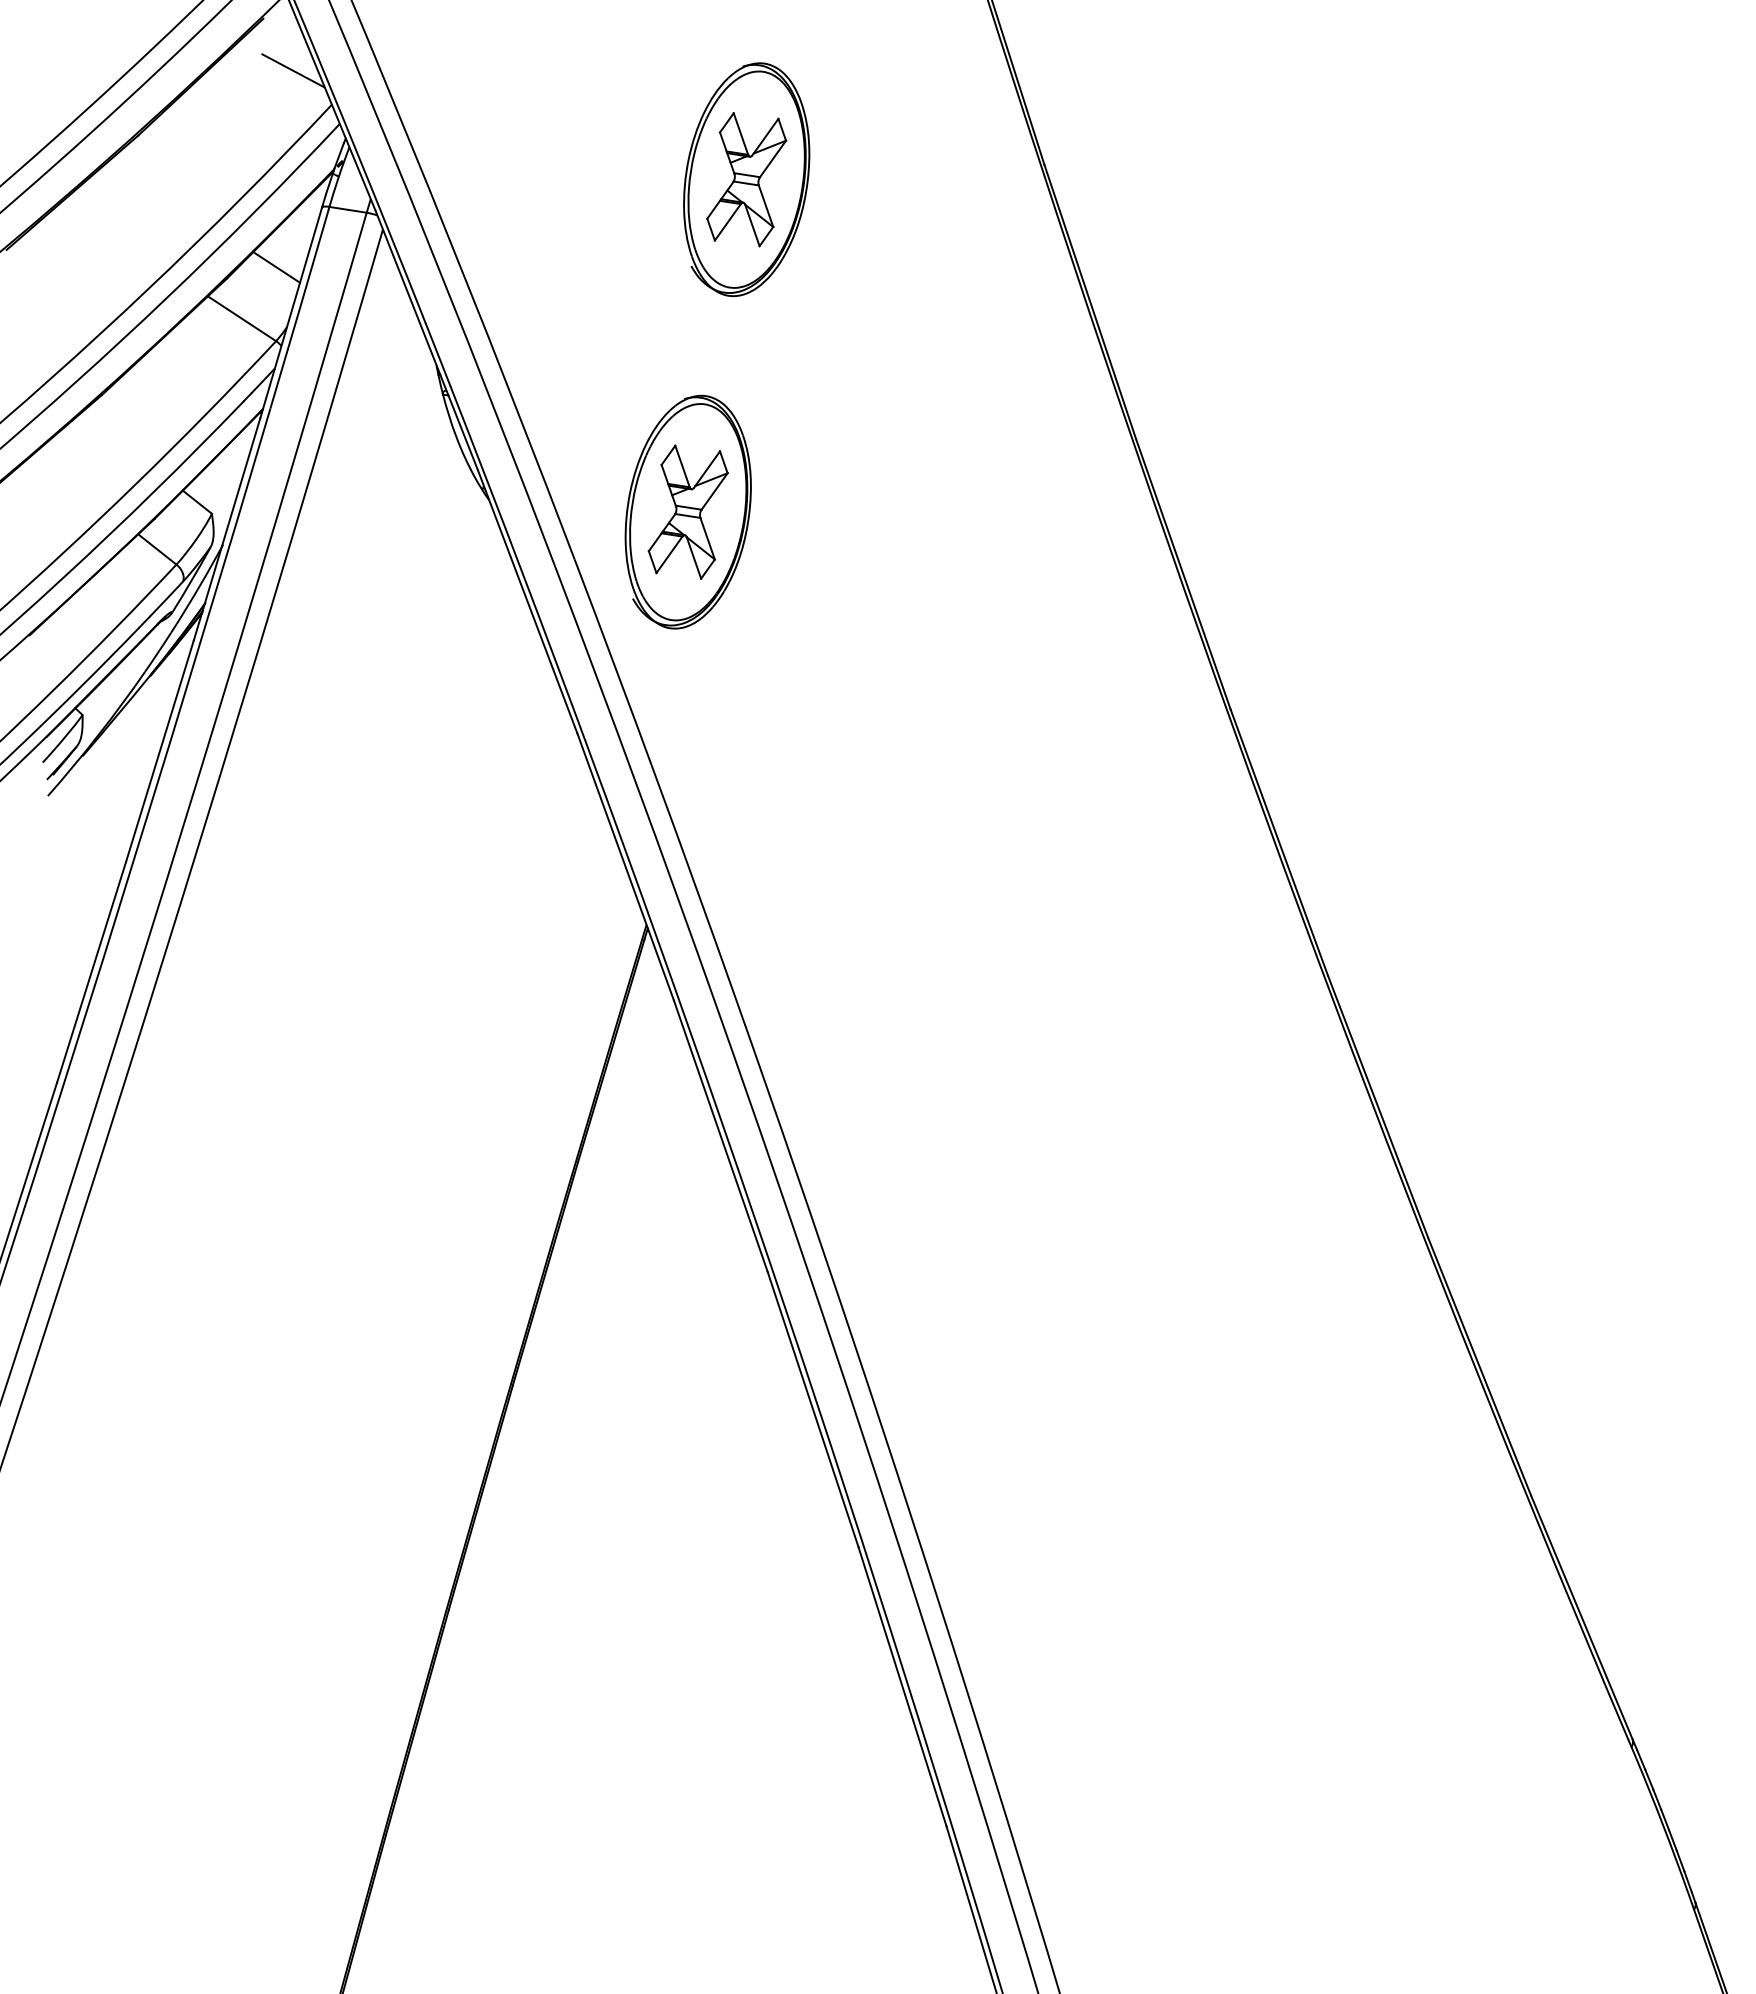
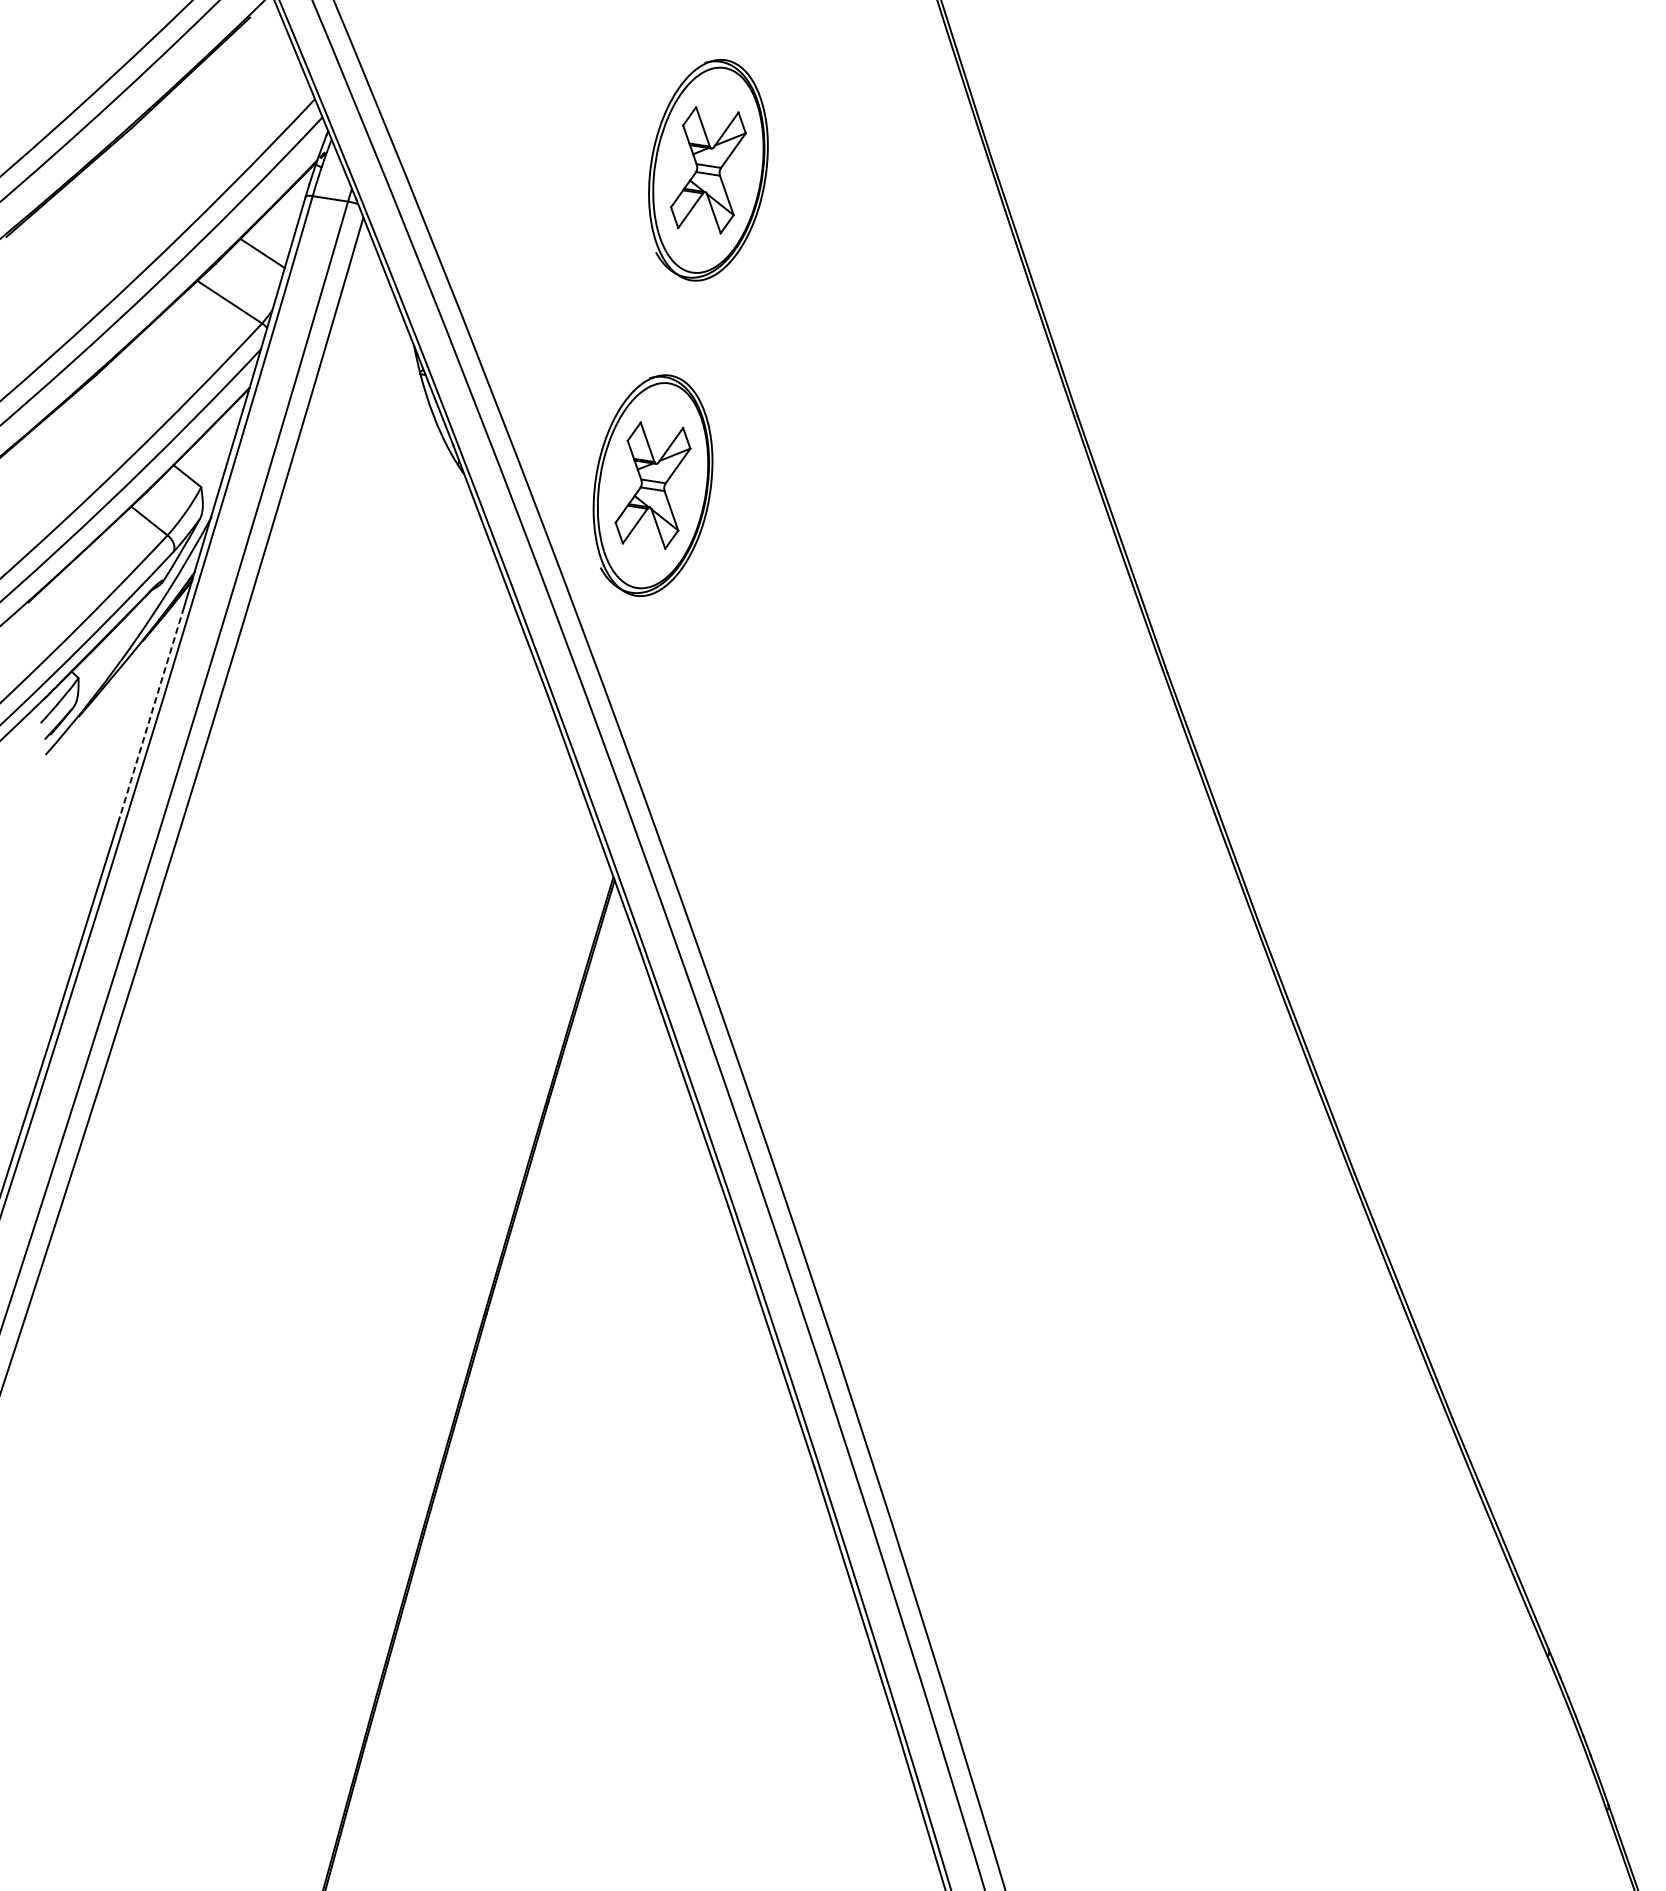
line: (293, 70) -> (278, 66), removed
line: (159, 751) -> (151, 712), solid -> dashed

